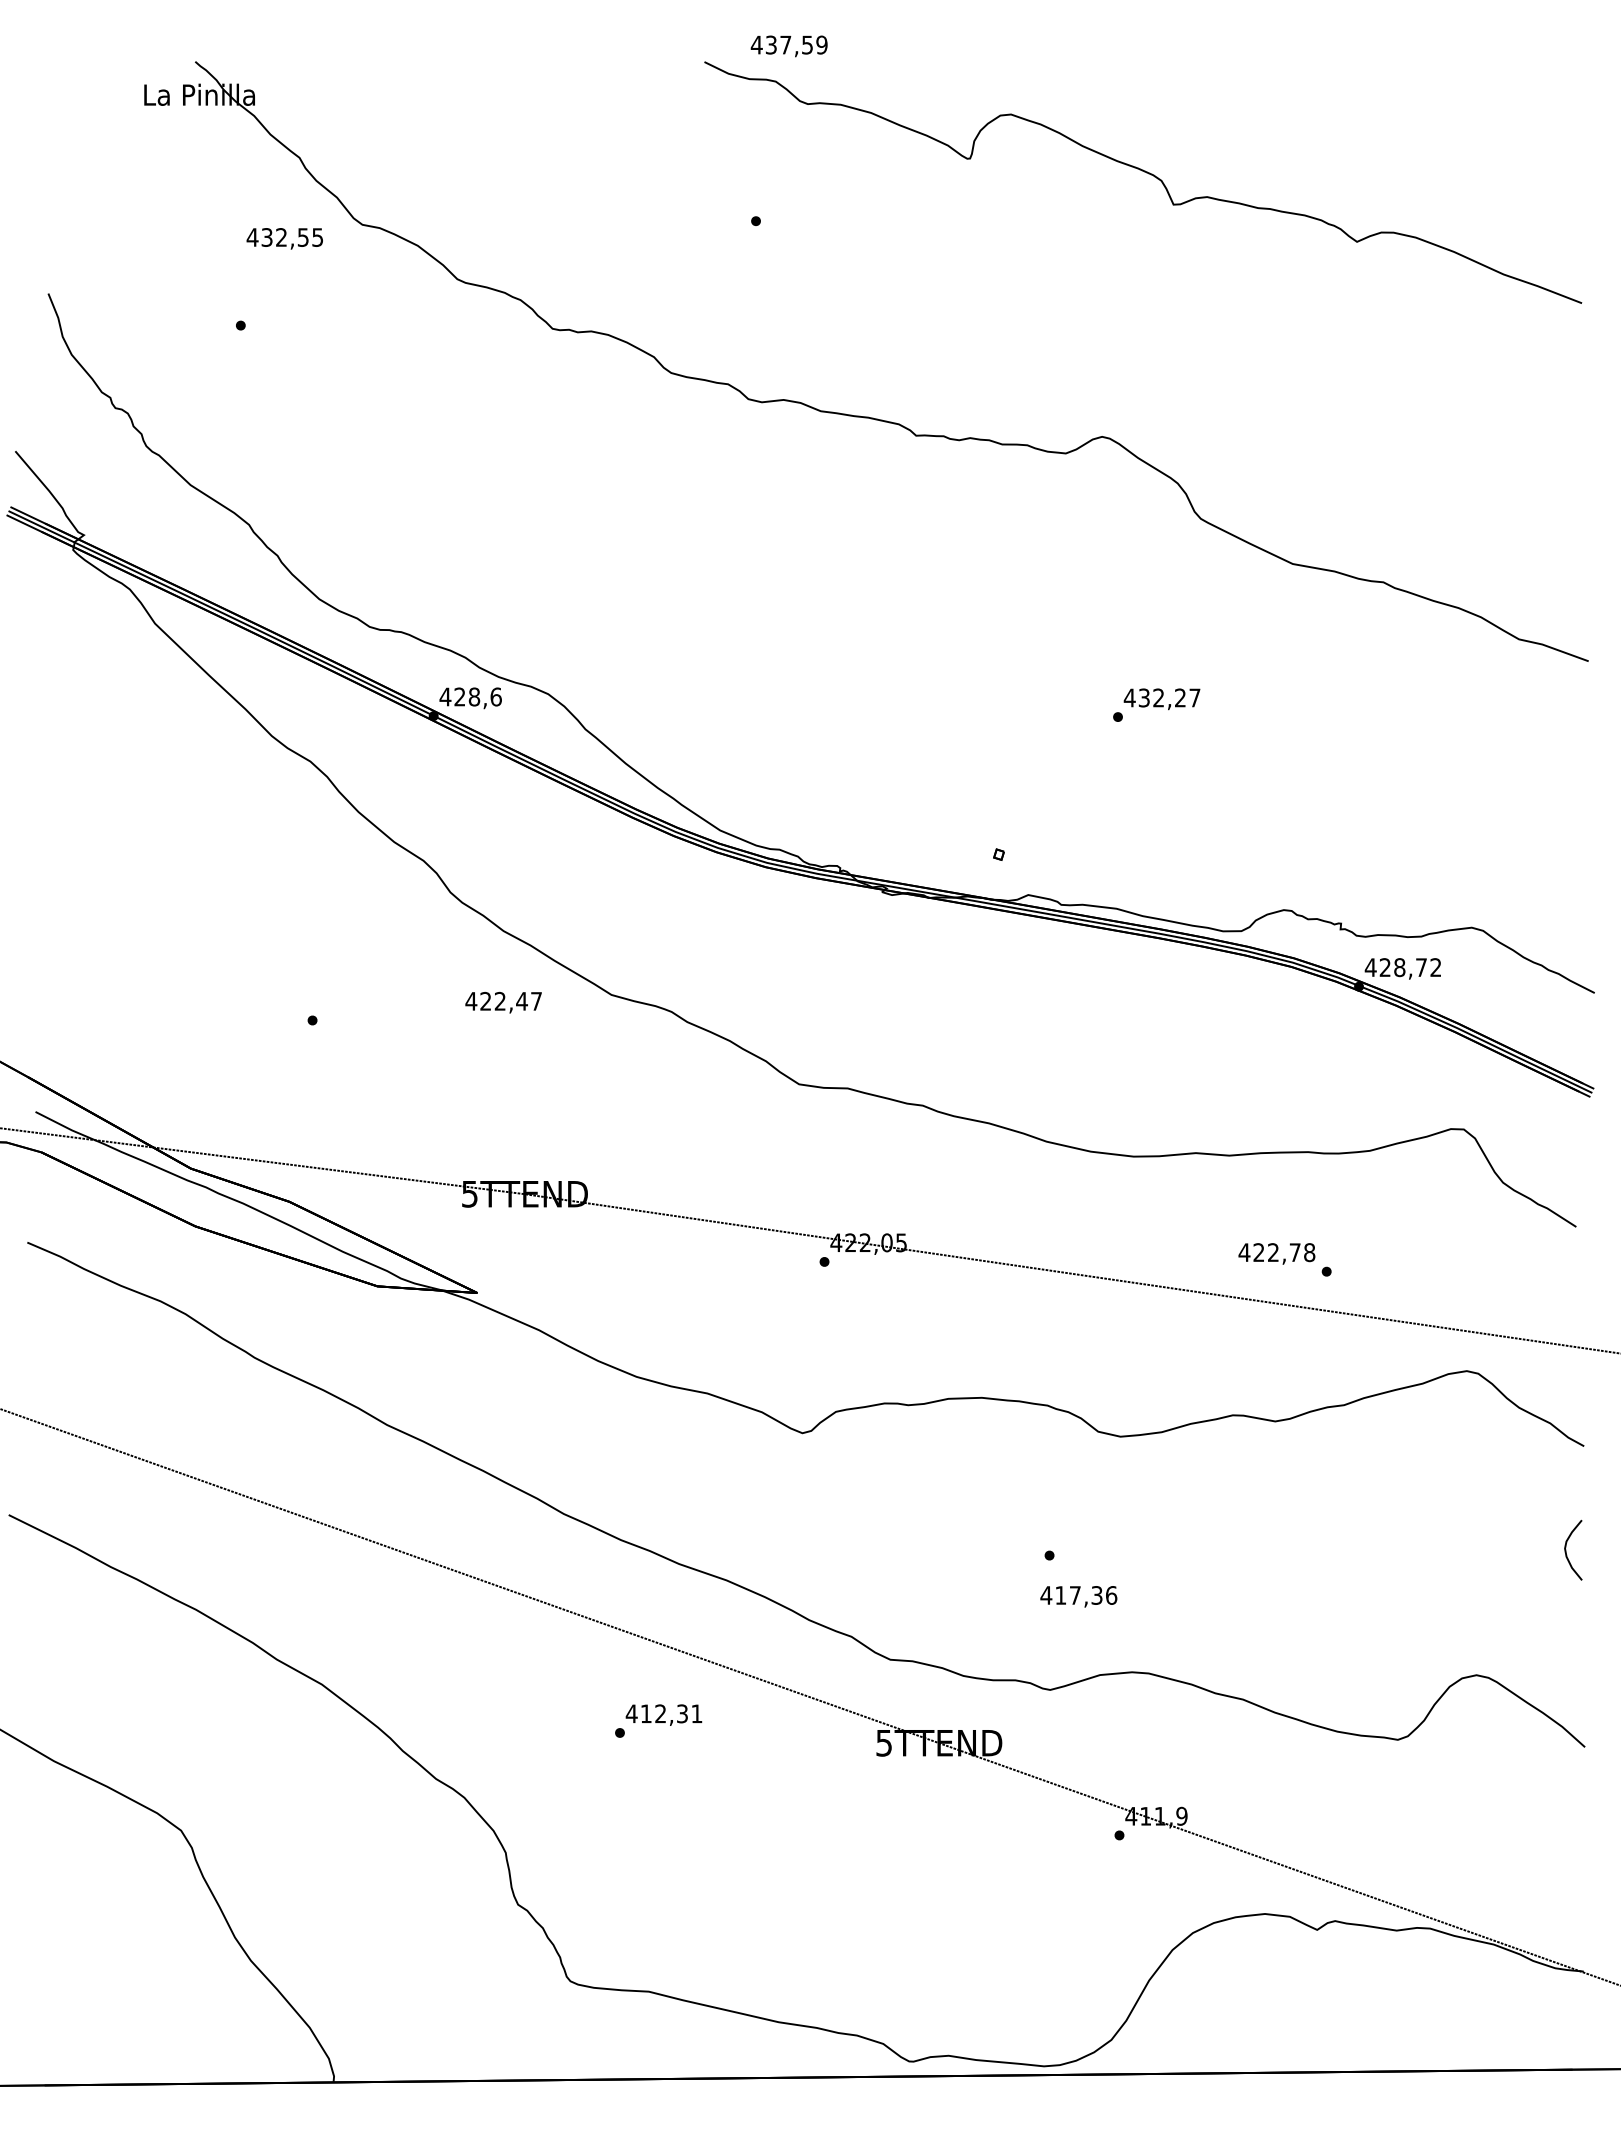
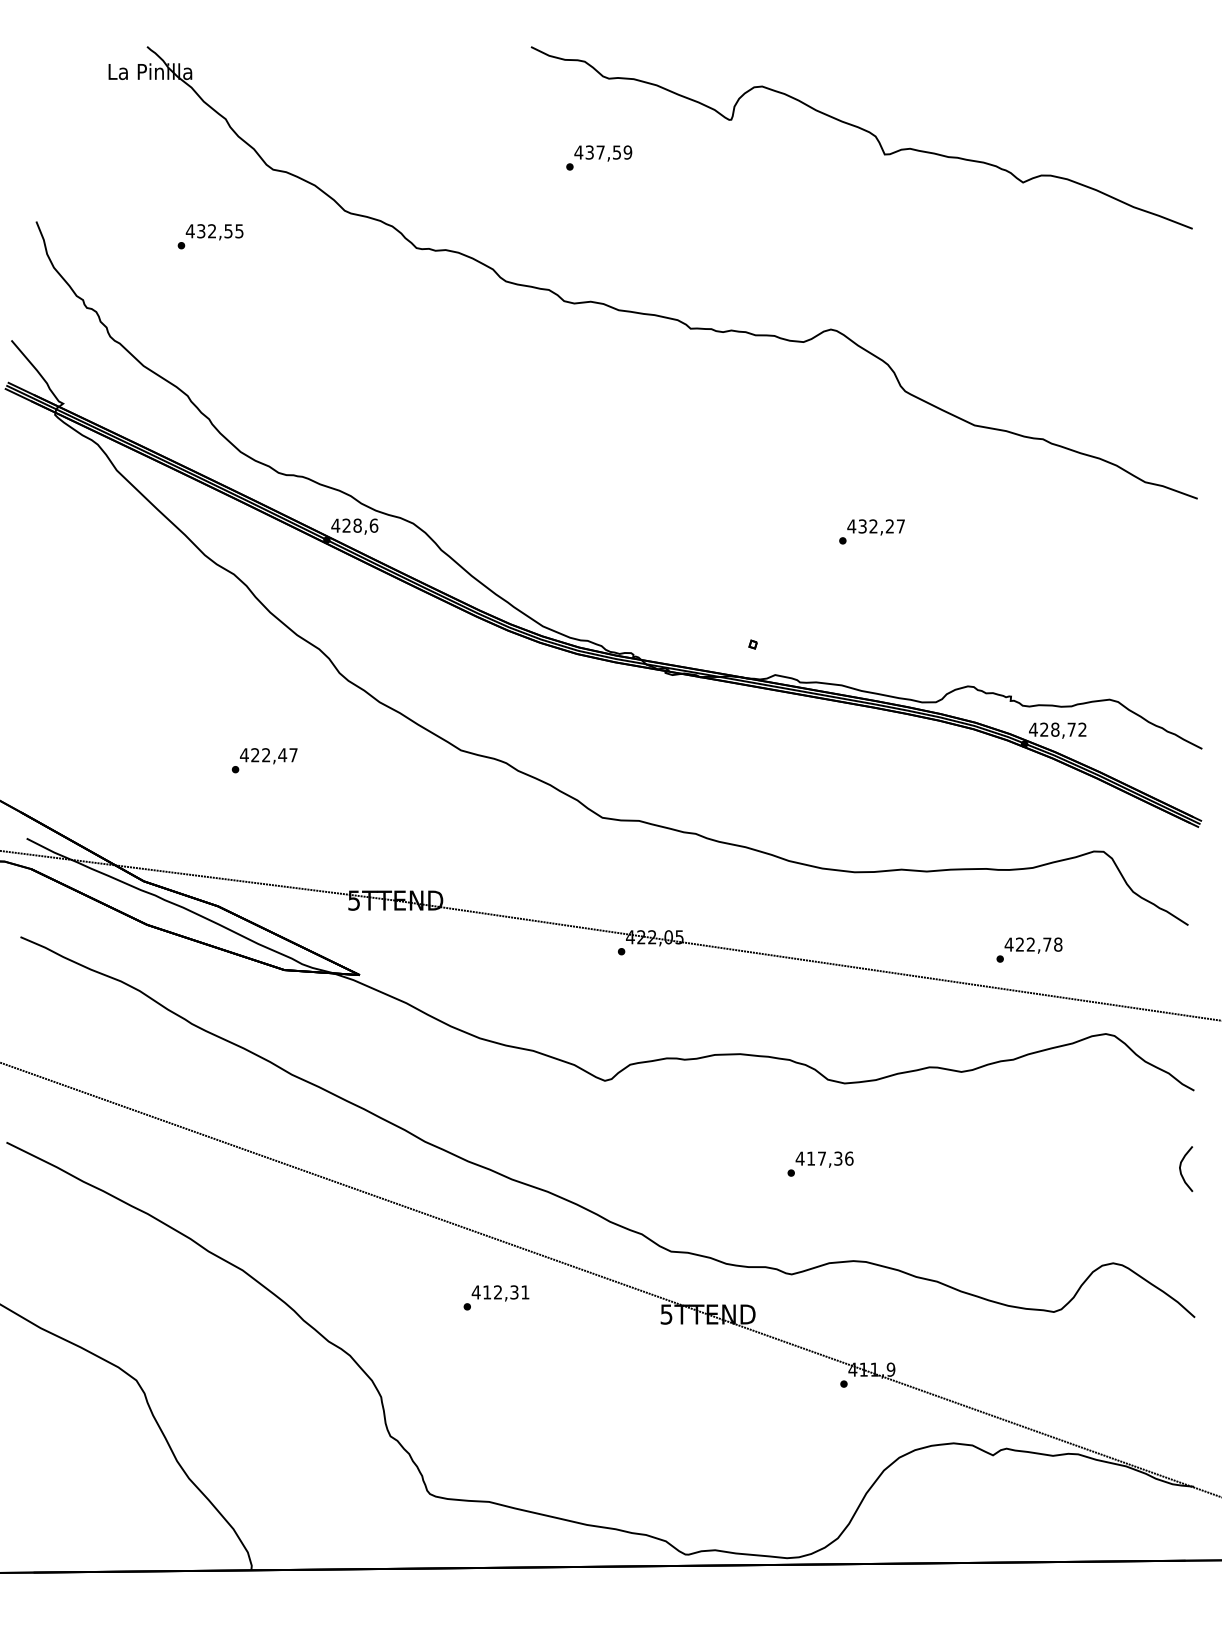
text: (788, 46) -> (602, 153), moved
text: (284, 238) -> (214, 232), moved
text: (503, 1002) -> (268, 756), moved
text: (1276, 1253) -> (1033, 945), moved
text: (1078, 1596) -> (824, 1159), moved

